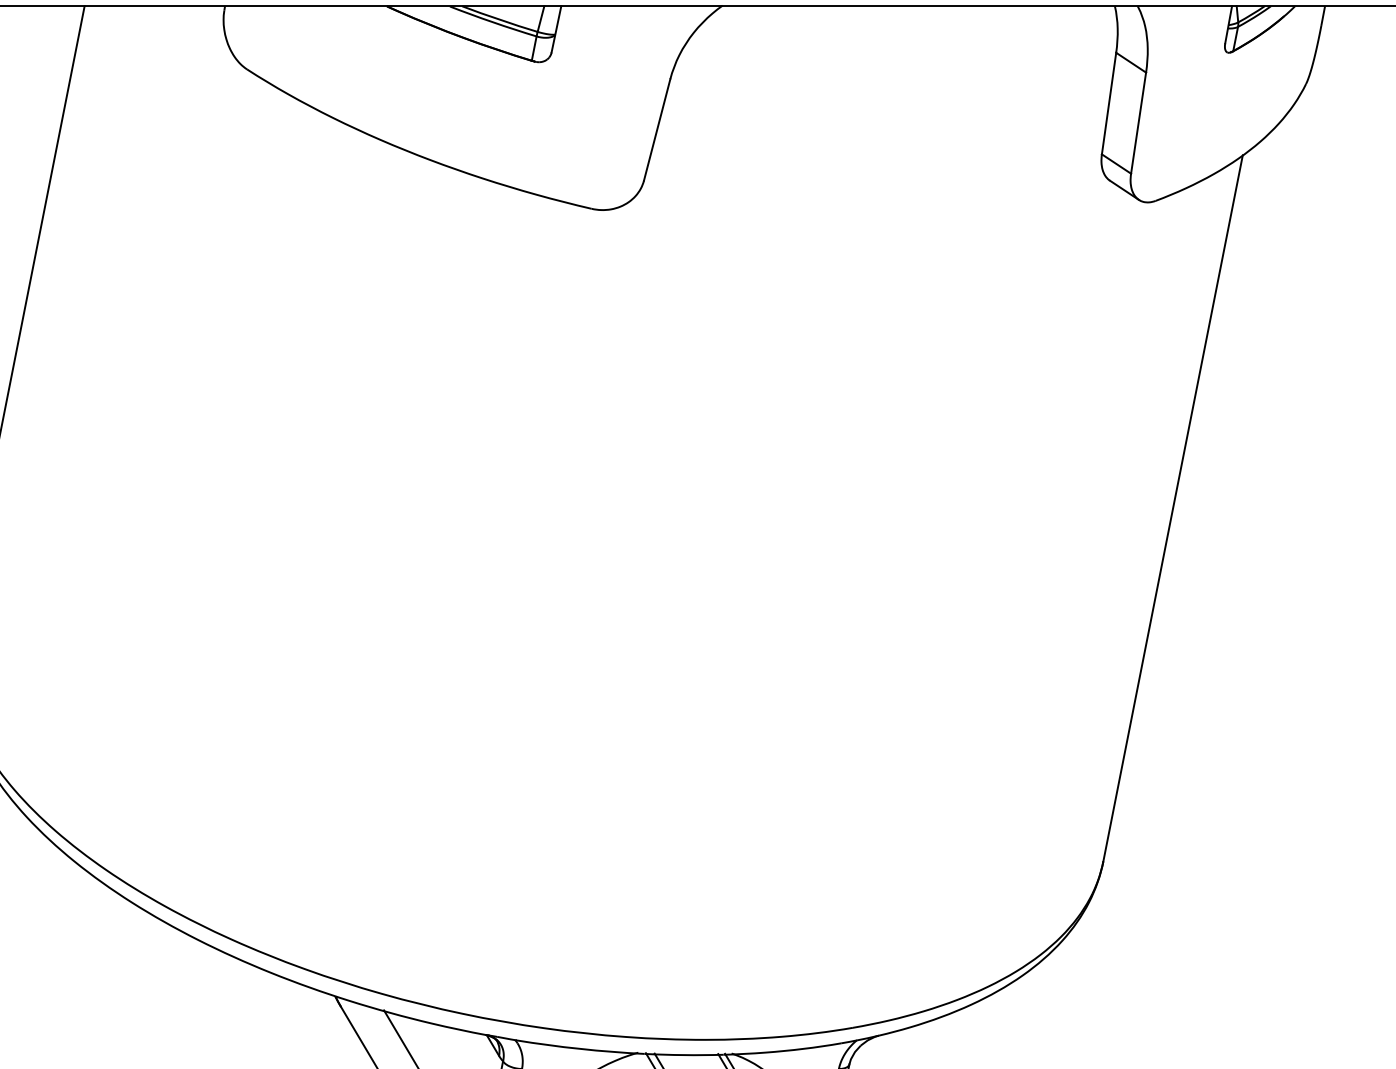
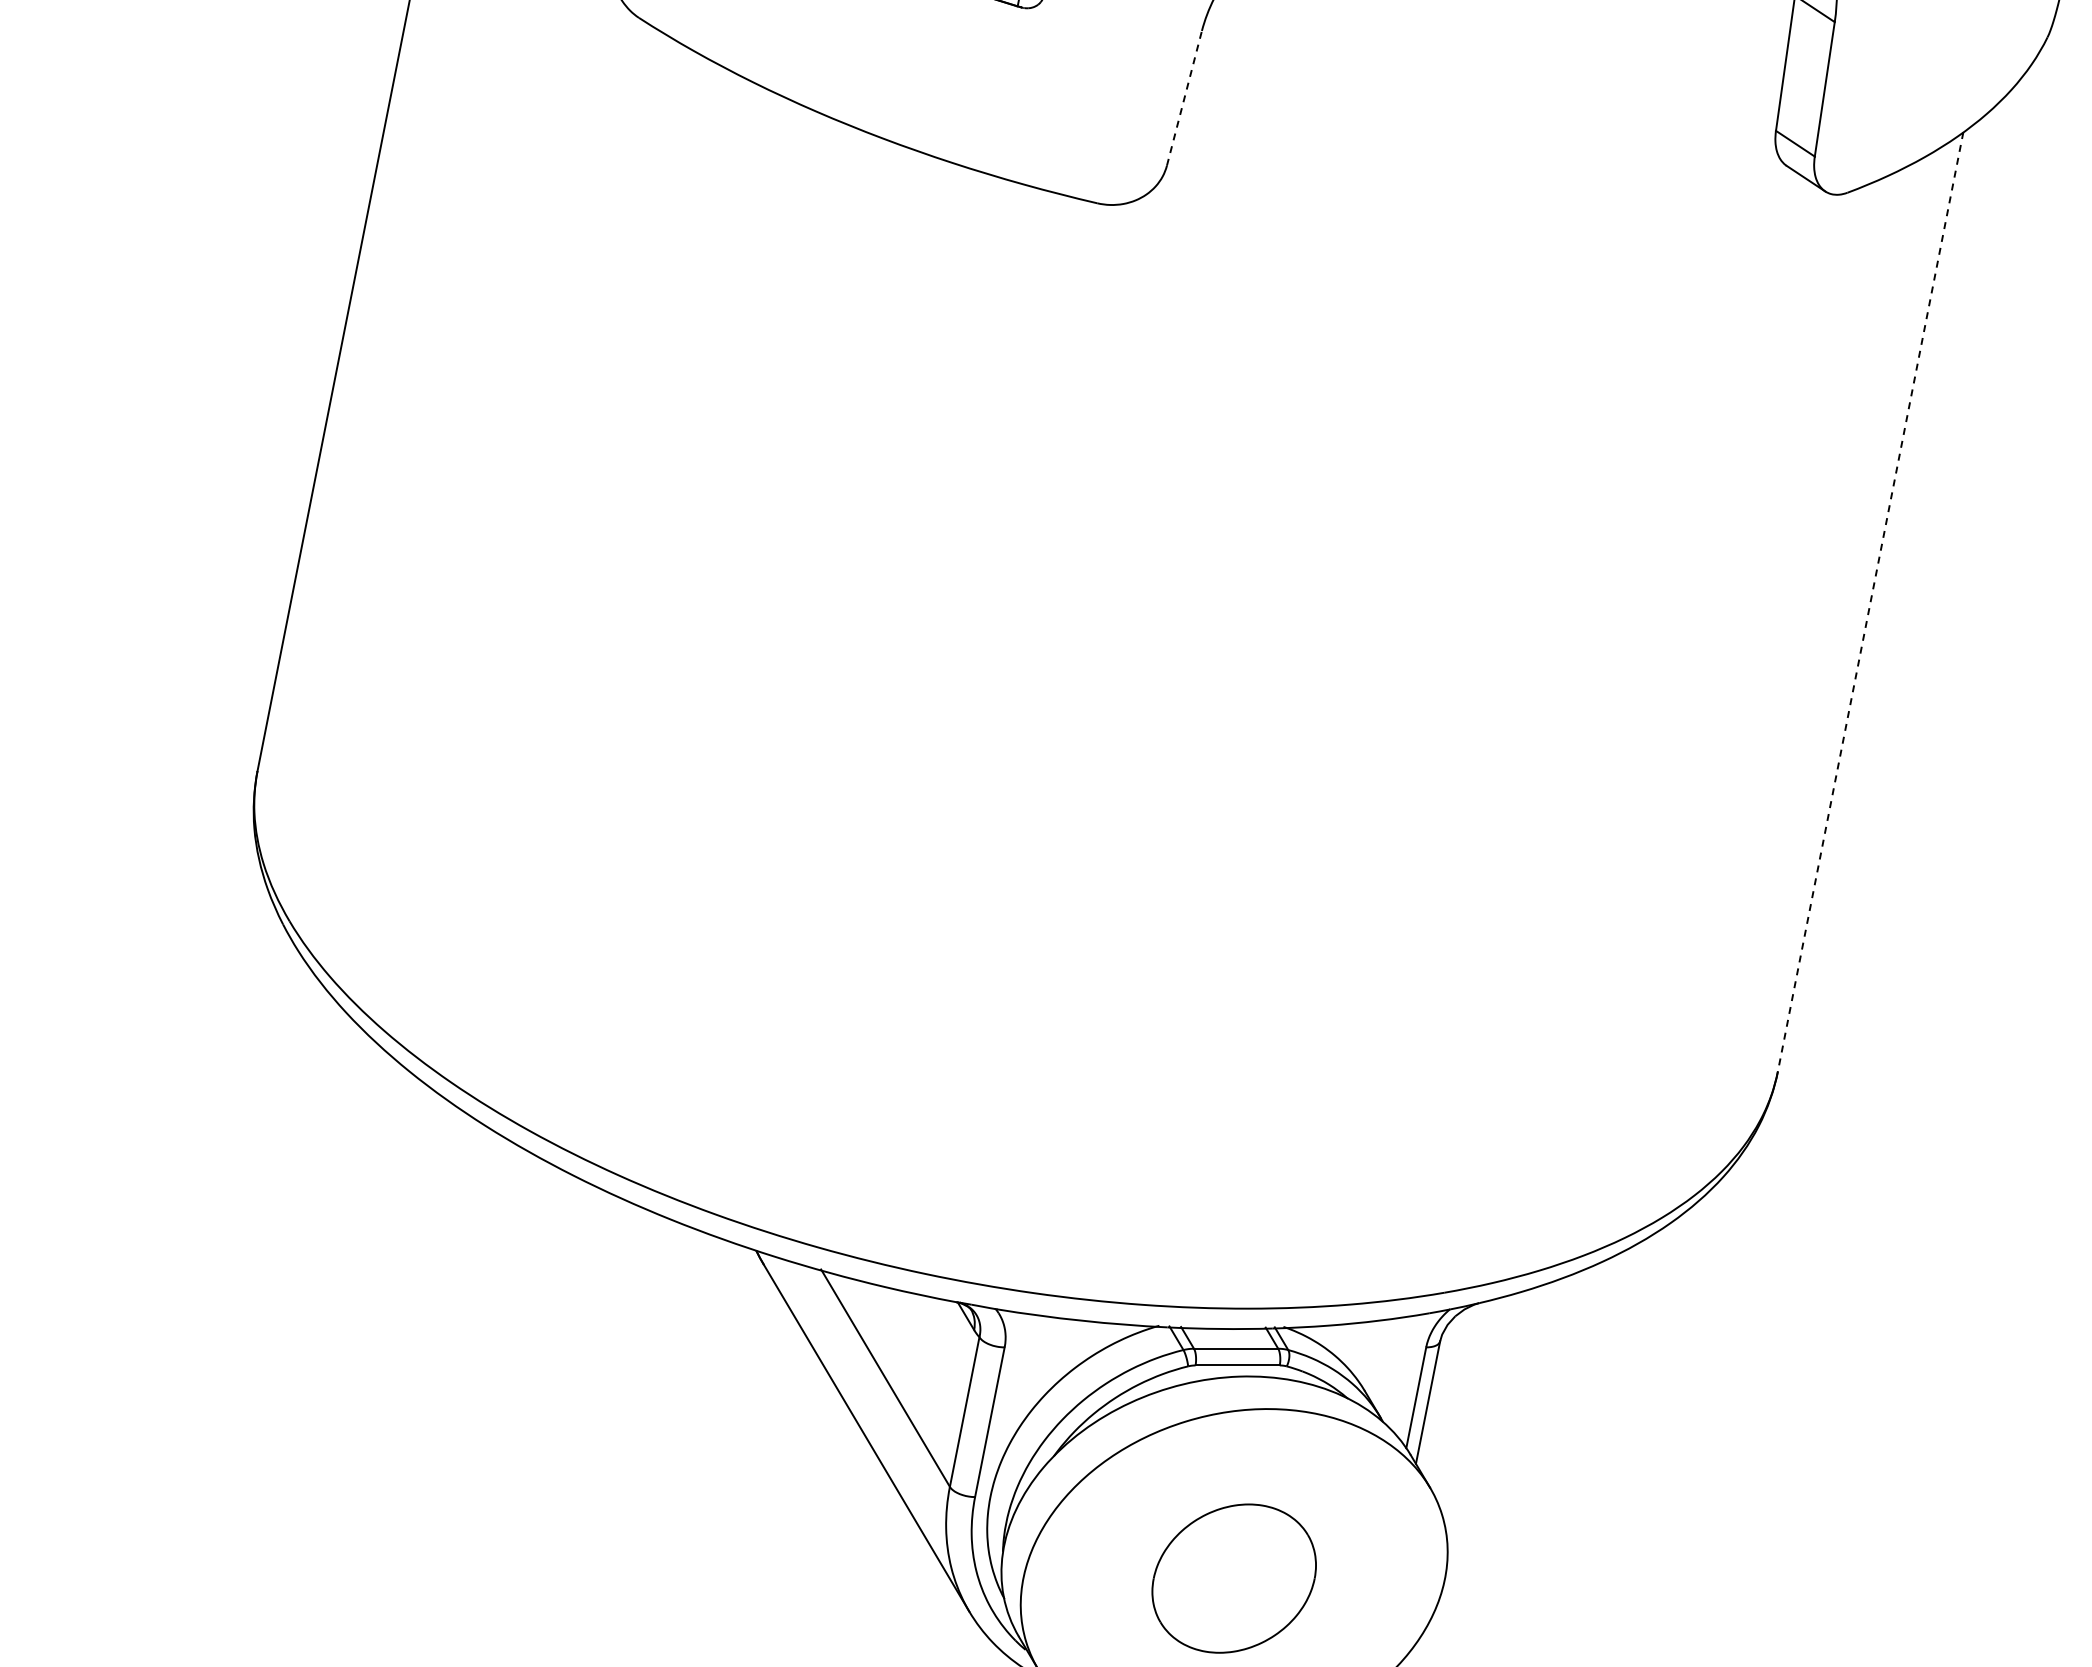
line: (657, 130) -> (1184, 98), solid -> dashed
line: (1172, 508) -> (1870, 601), solid -> dashed

